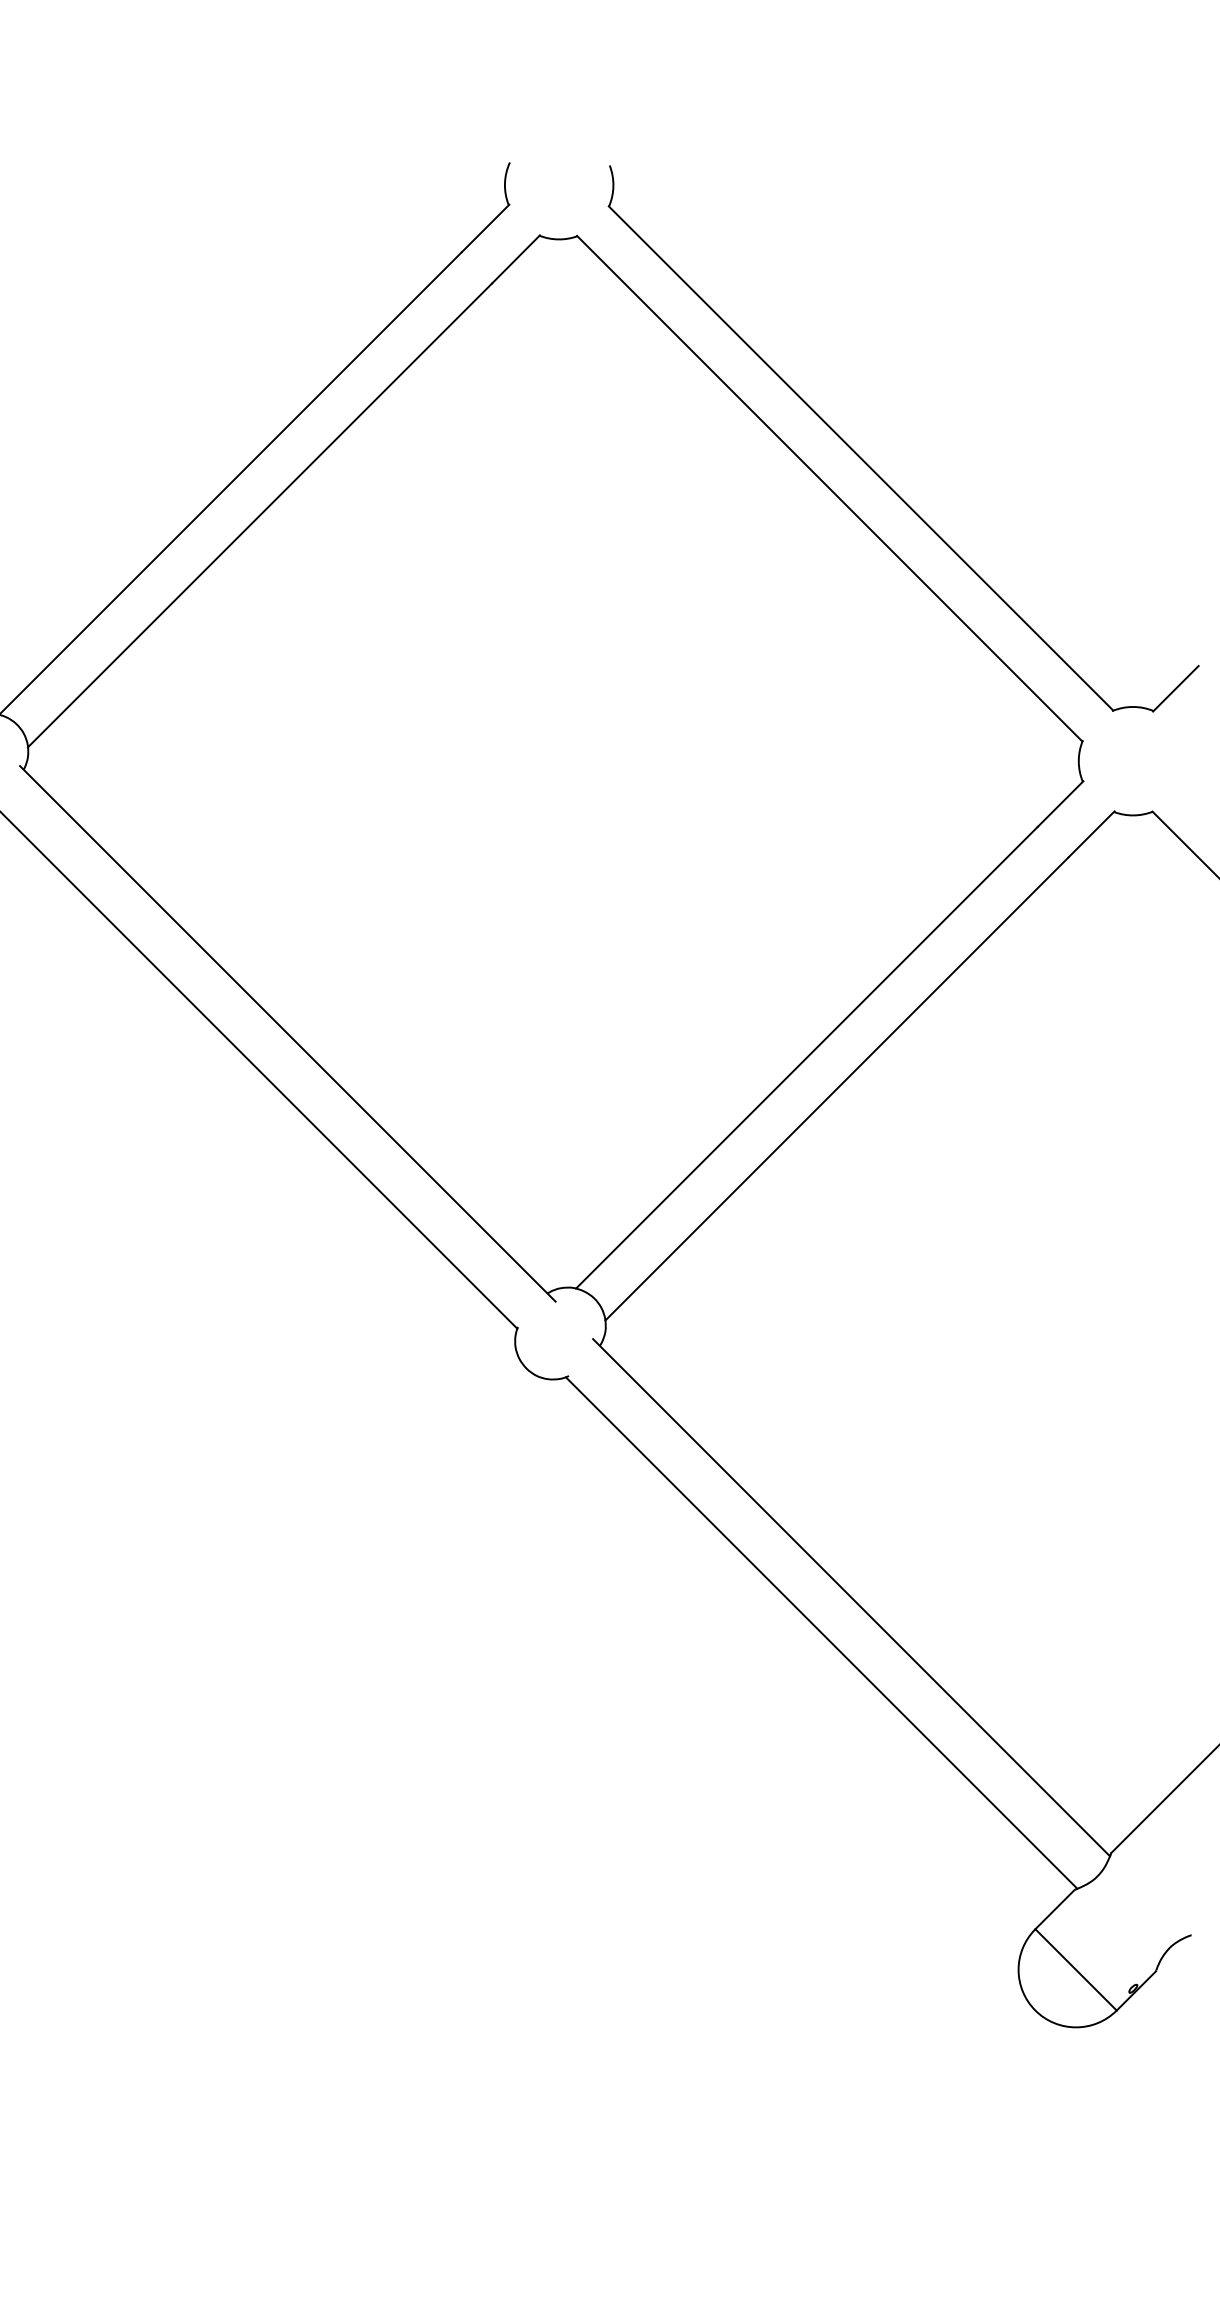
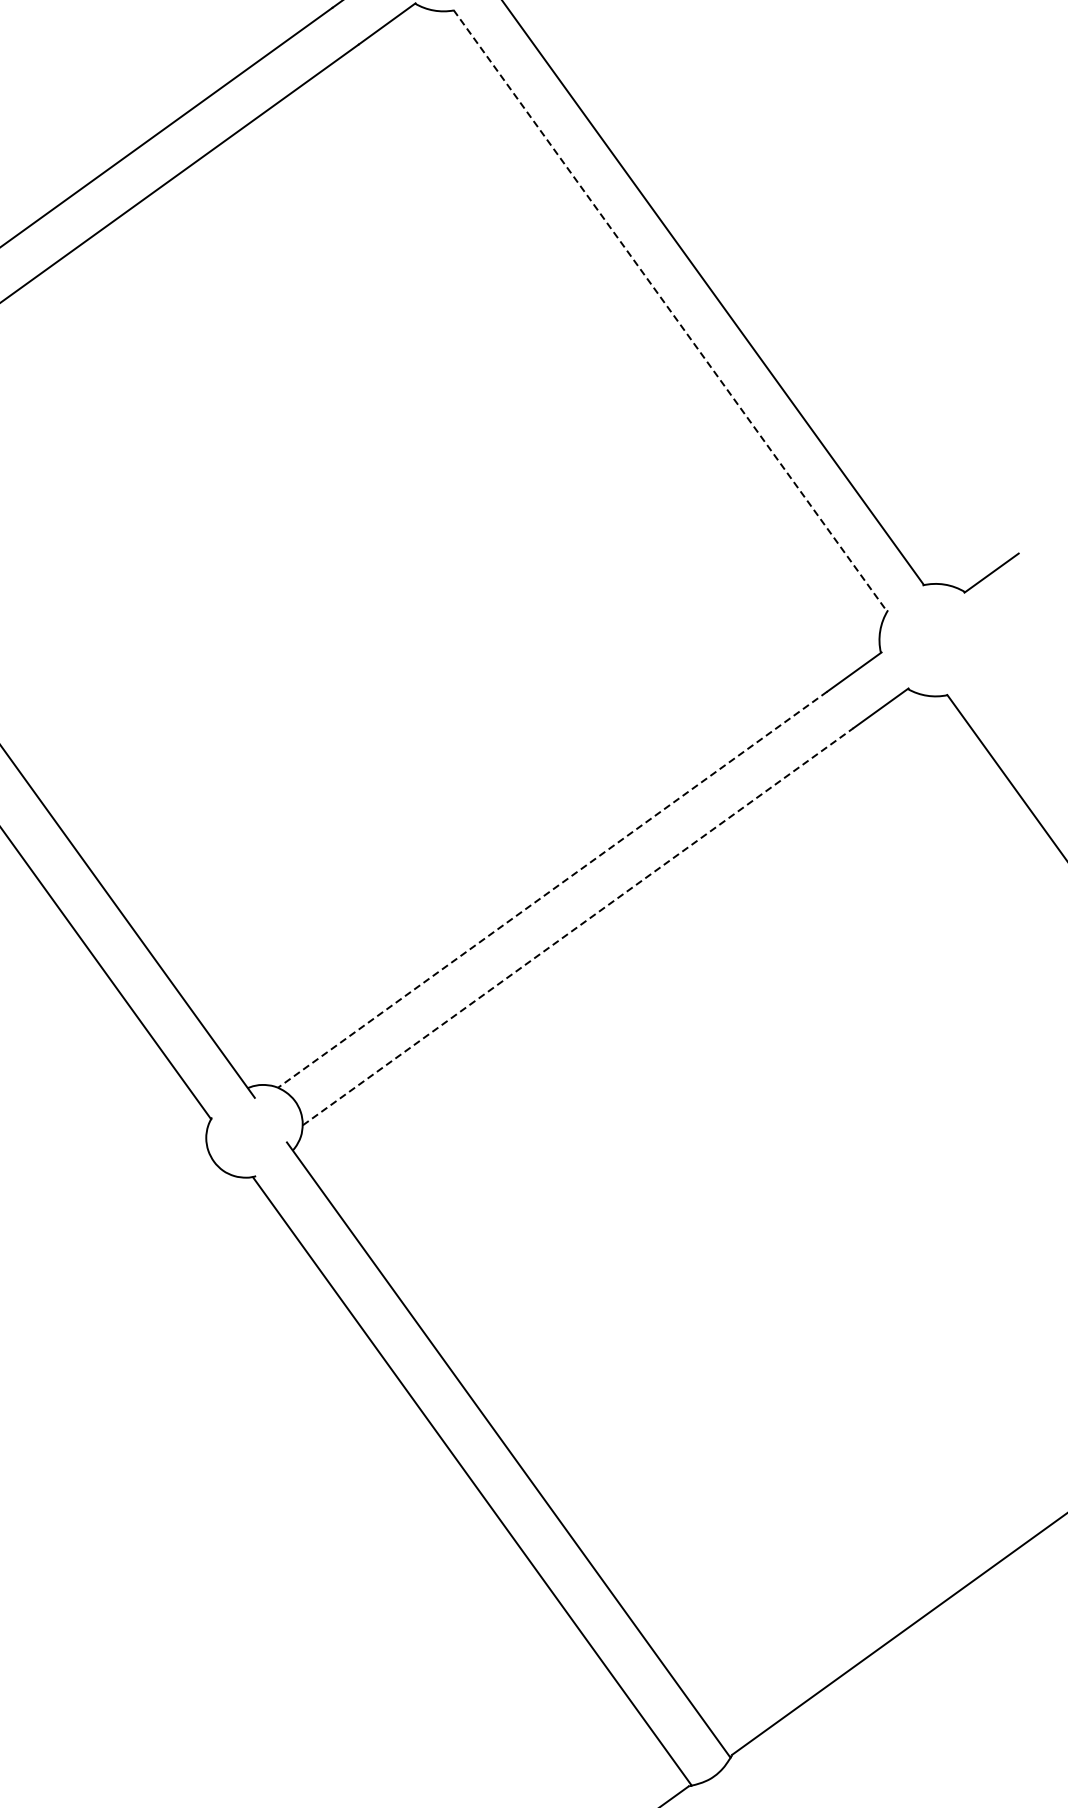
line: (830, 489) -> (671, 311), solid -> dashed
line: (806, 1057) -> (552, 889), solid -> dashed
line: (837, 1088) -> (578, 926), solid -> dashed

